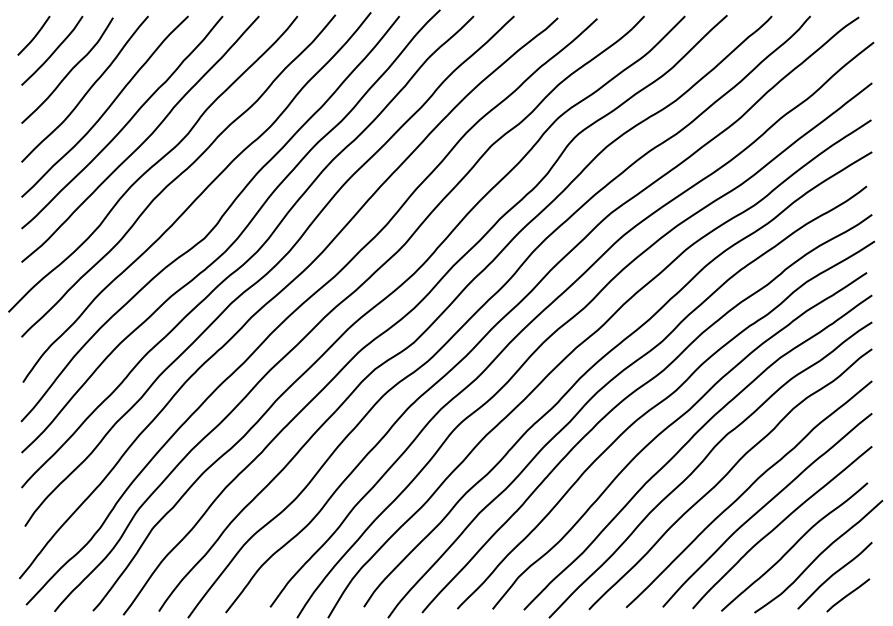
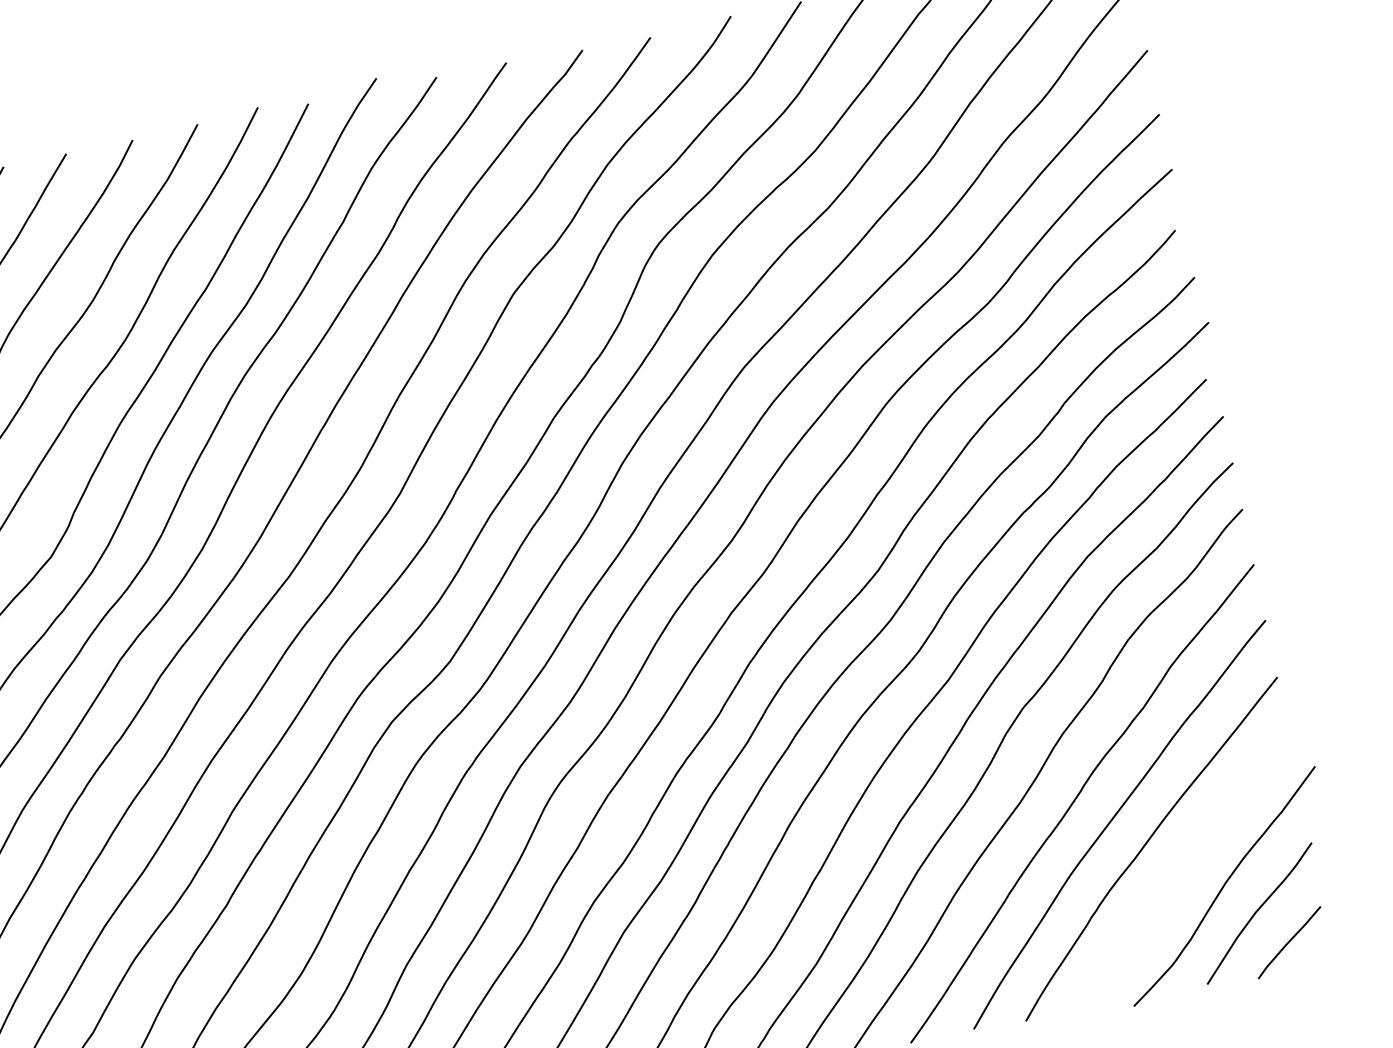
curve: (794, 546) -> (1179, 877), removed

